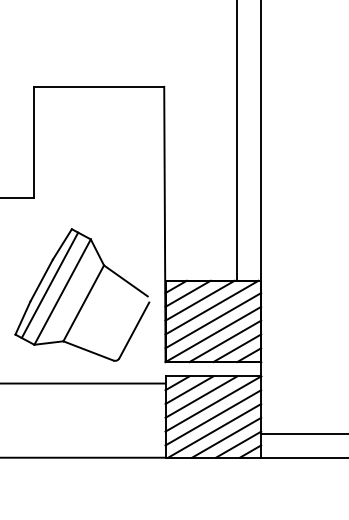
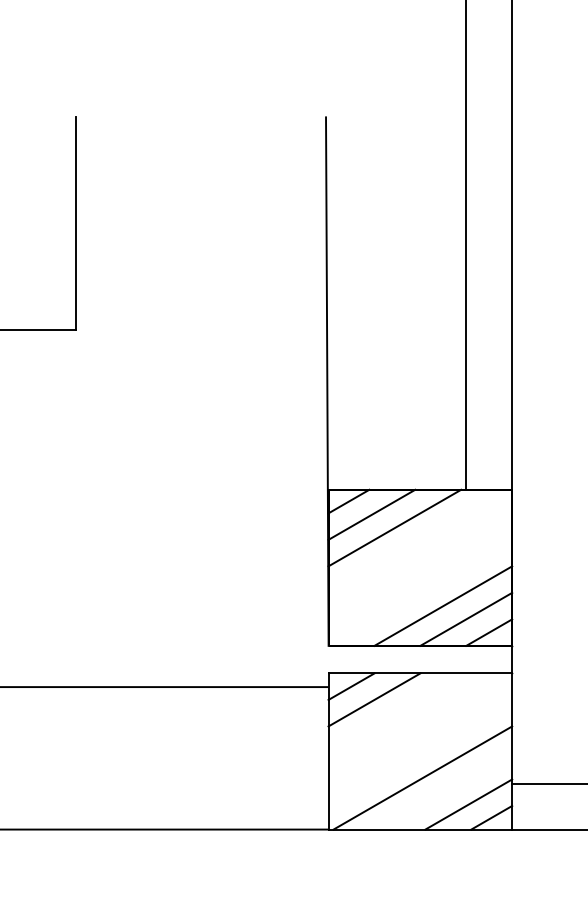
line: (98, 86) -> (199, 116), removed
part: (82, 294) -> (169, 516), removed
line: (211, 307) -> (416, 541), removed
line: (213, 320) -> (420, 566), removed
line: (213, 334) -> (420, 592), removed
line: (201, 396) -> (397, 711), removed
line: (213, 403) -> (420, 725), removed
line: (213, 417) -> (420, 752), removed
line: (226, 437) -> (445, 790), removed

